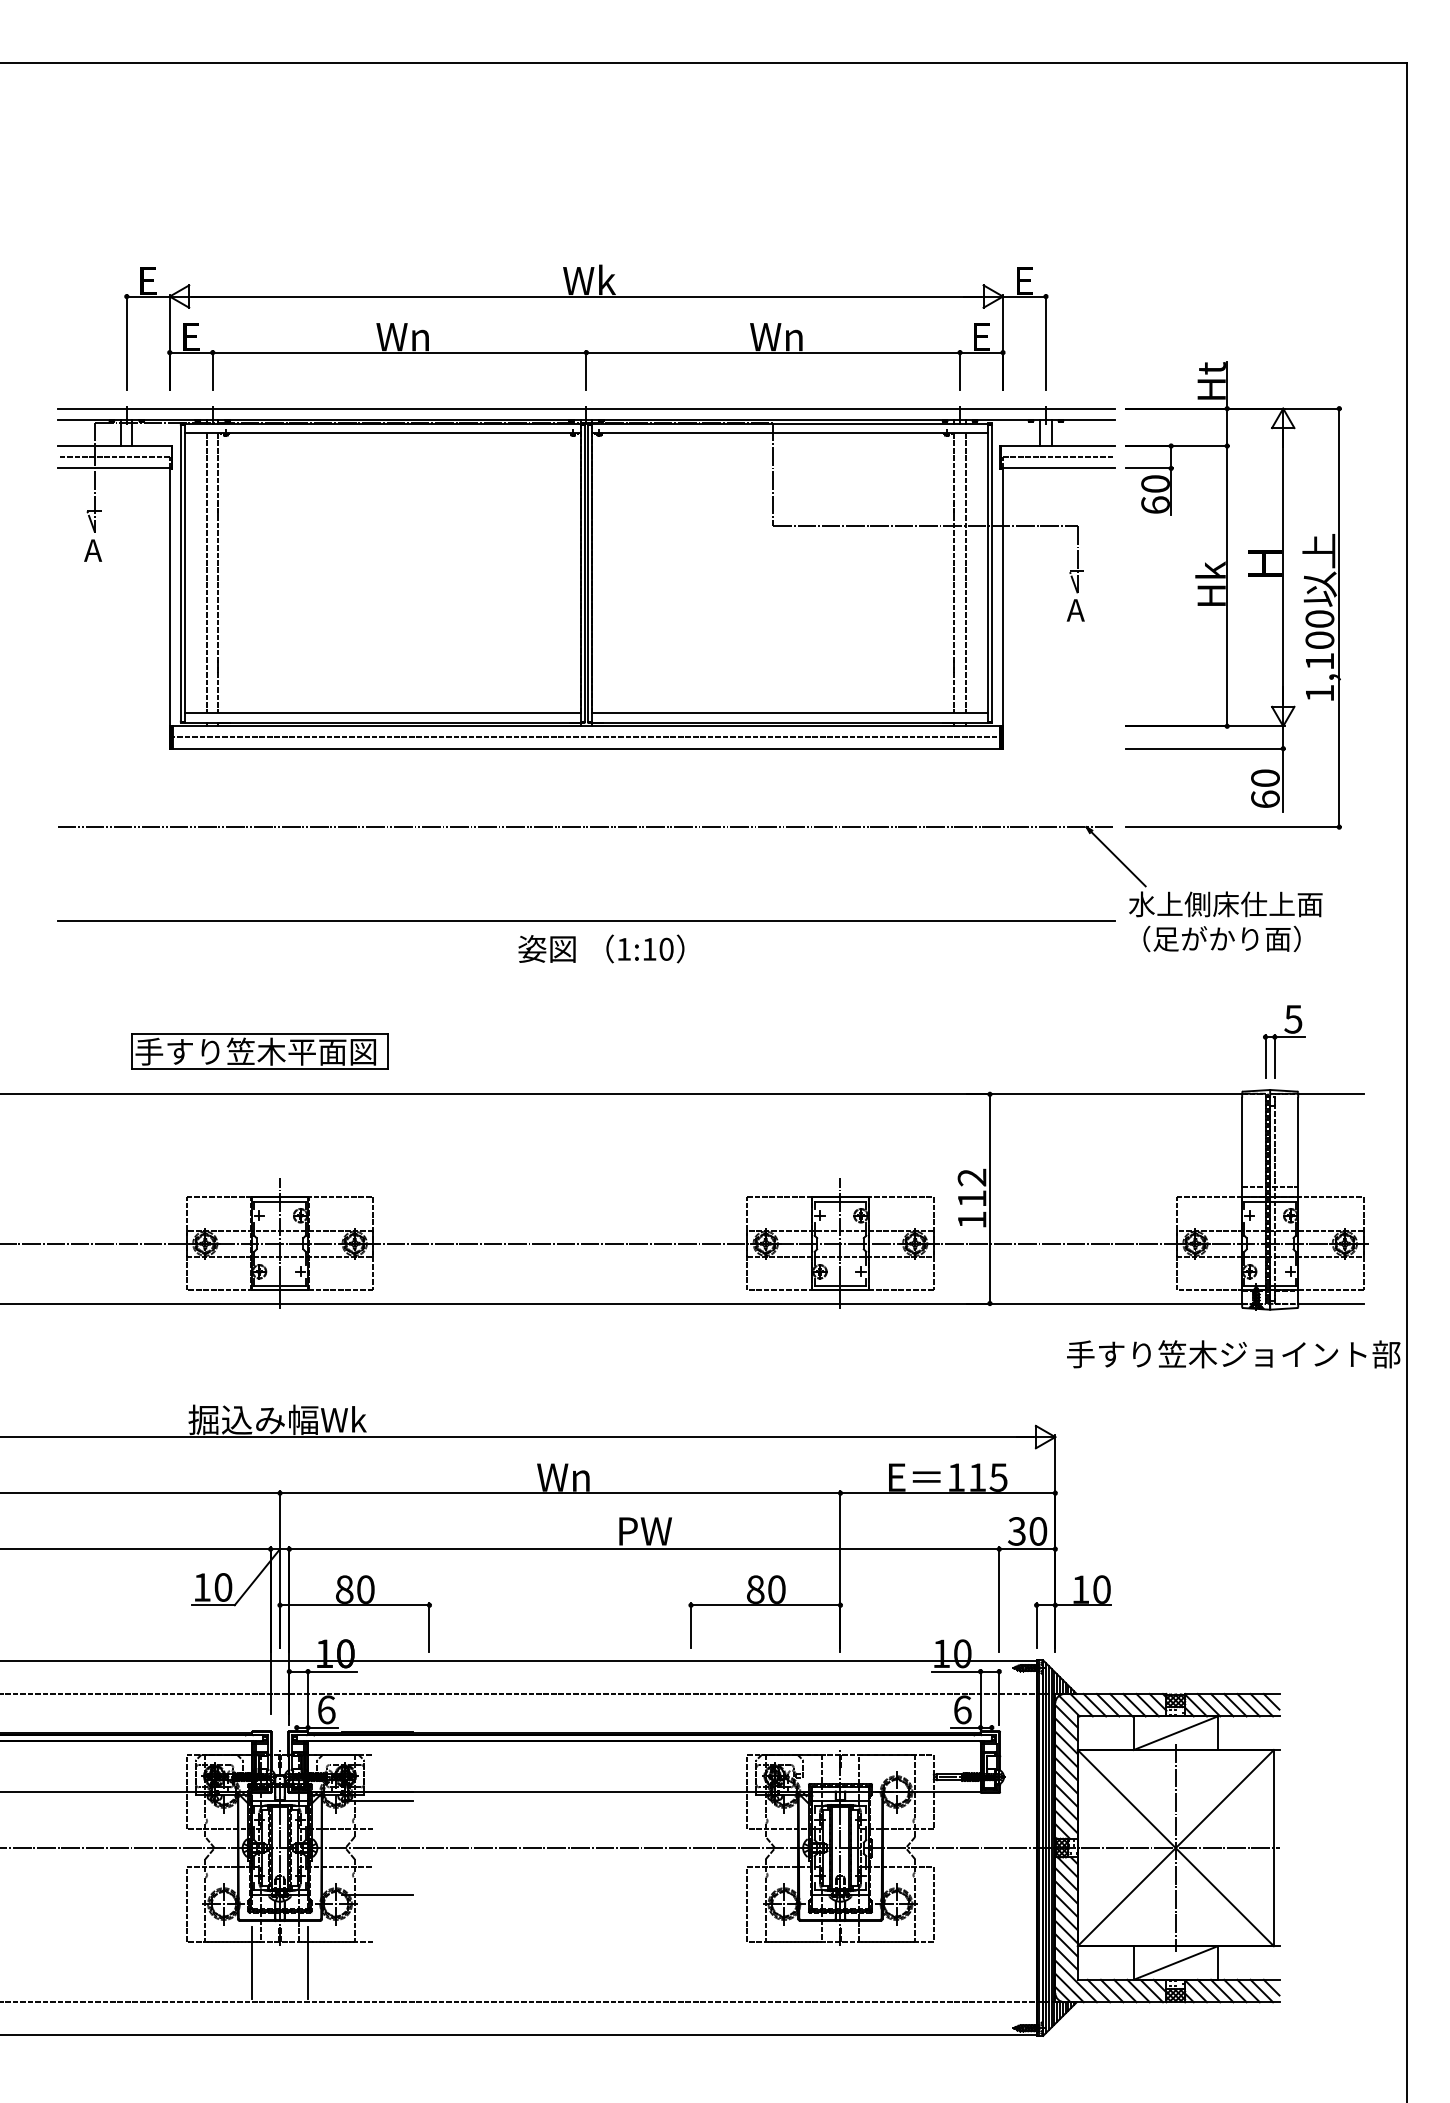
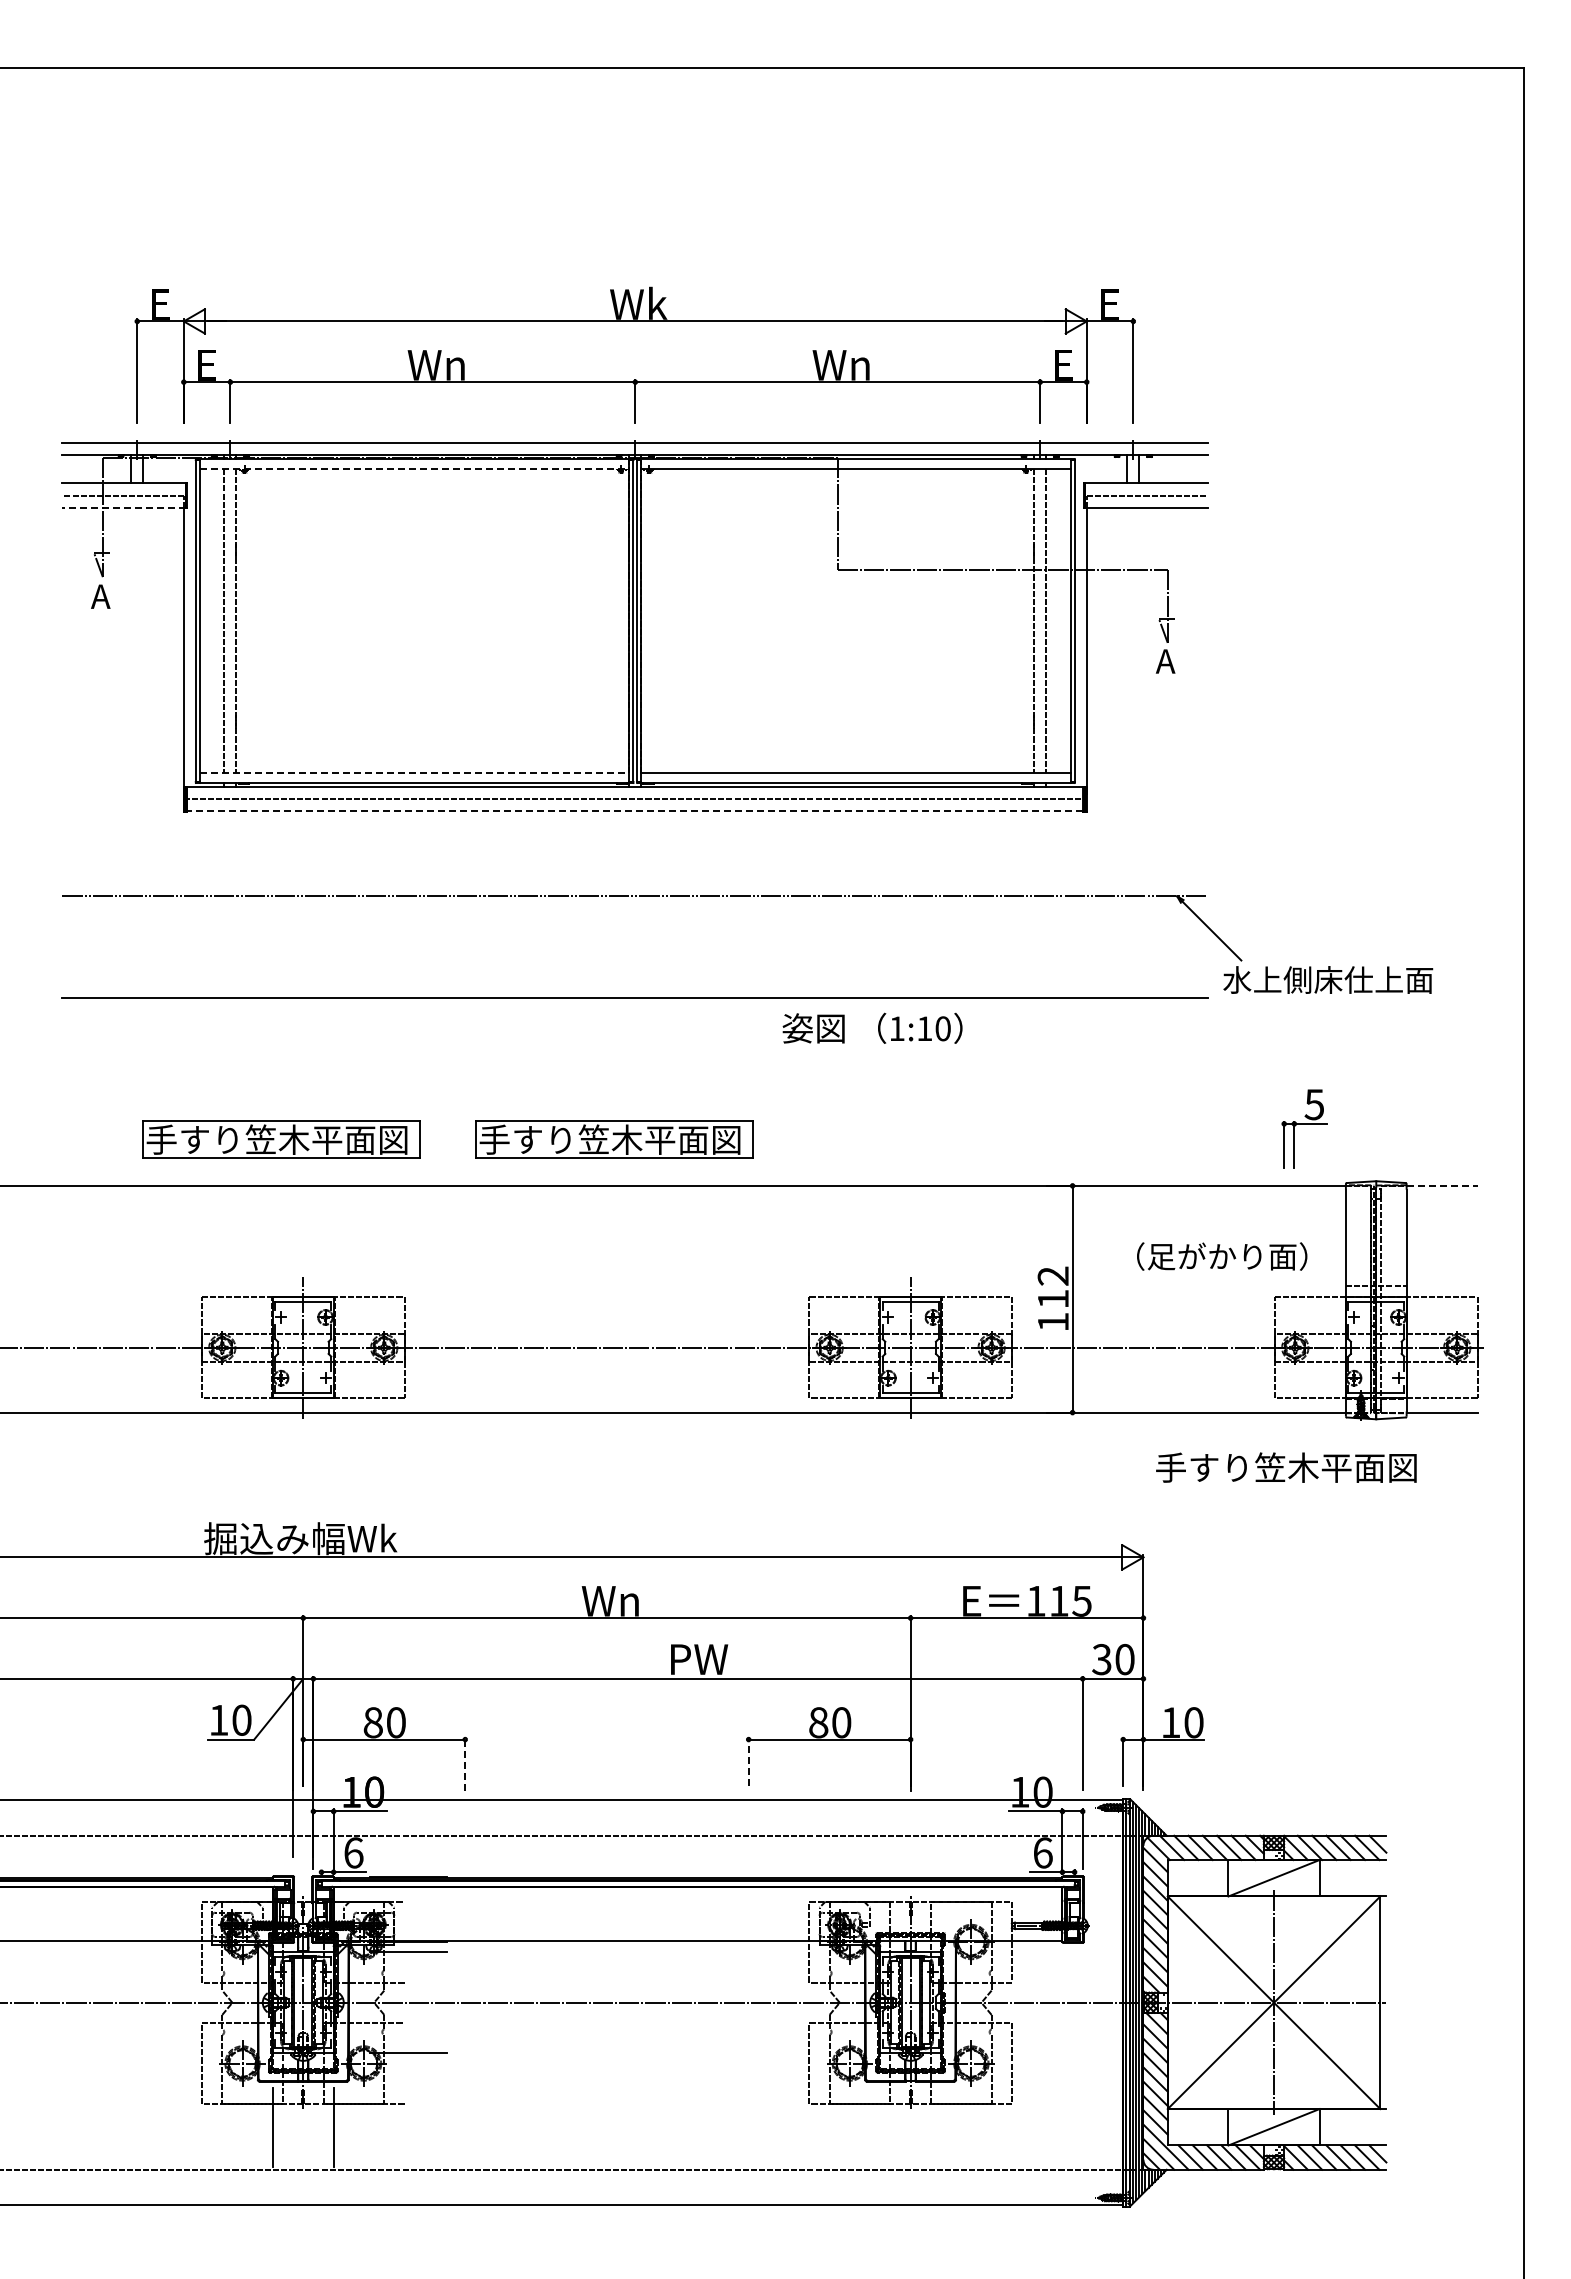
line: (382, 433) -> (414, 469), solid -> dashed
line: (115, 468) -> (124, 507), solid -> dashed
part: (1233, 594) -> (1336, 644), removed
line: (382, 712) -> (414, 772), solid -> dashed
line: (585, 748) -> (634, 811), solid -> dashed
text: (1222, 938) -> (1222, 1256), moved
text: (601, 948) -> (872, 1027), moved
part: (1284, 1041) -> (1304, 1128), moved
part: (567, 1051) -> (614, 1139), added
line: (1331, 1093) -> (1442, 1185), solid -> dashed
text: (1310, 1354) -> (1419, 1467), 手すり笠木ジョイント部 -> 手すり笠木平面図
line: (690, 1625) -> (748, 1761), solid -> dashed
line: (429, 1628) -> (465, 1764), solid -> dashed

